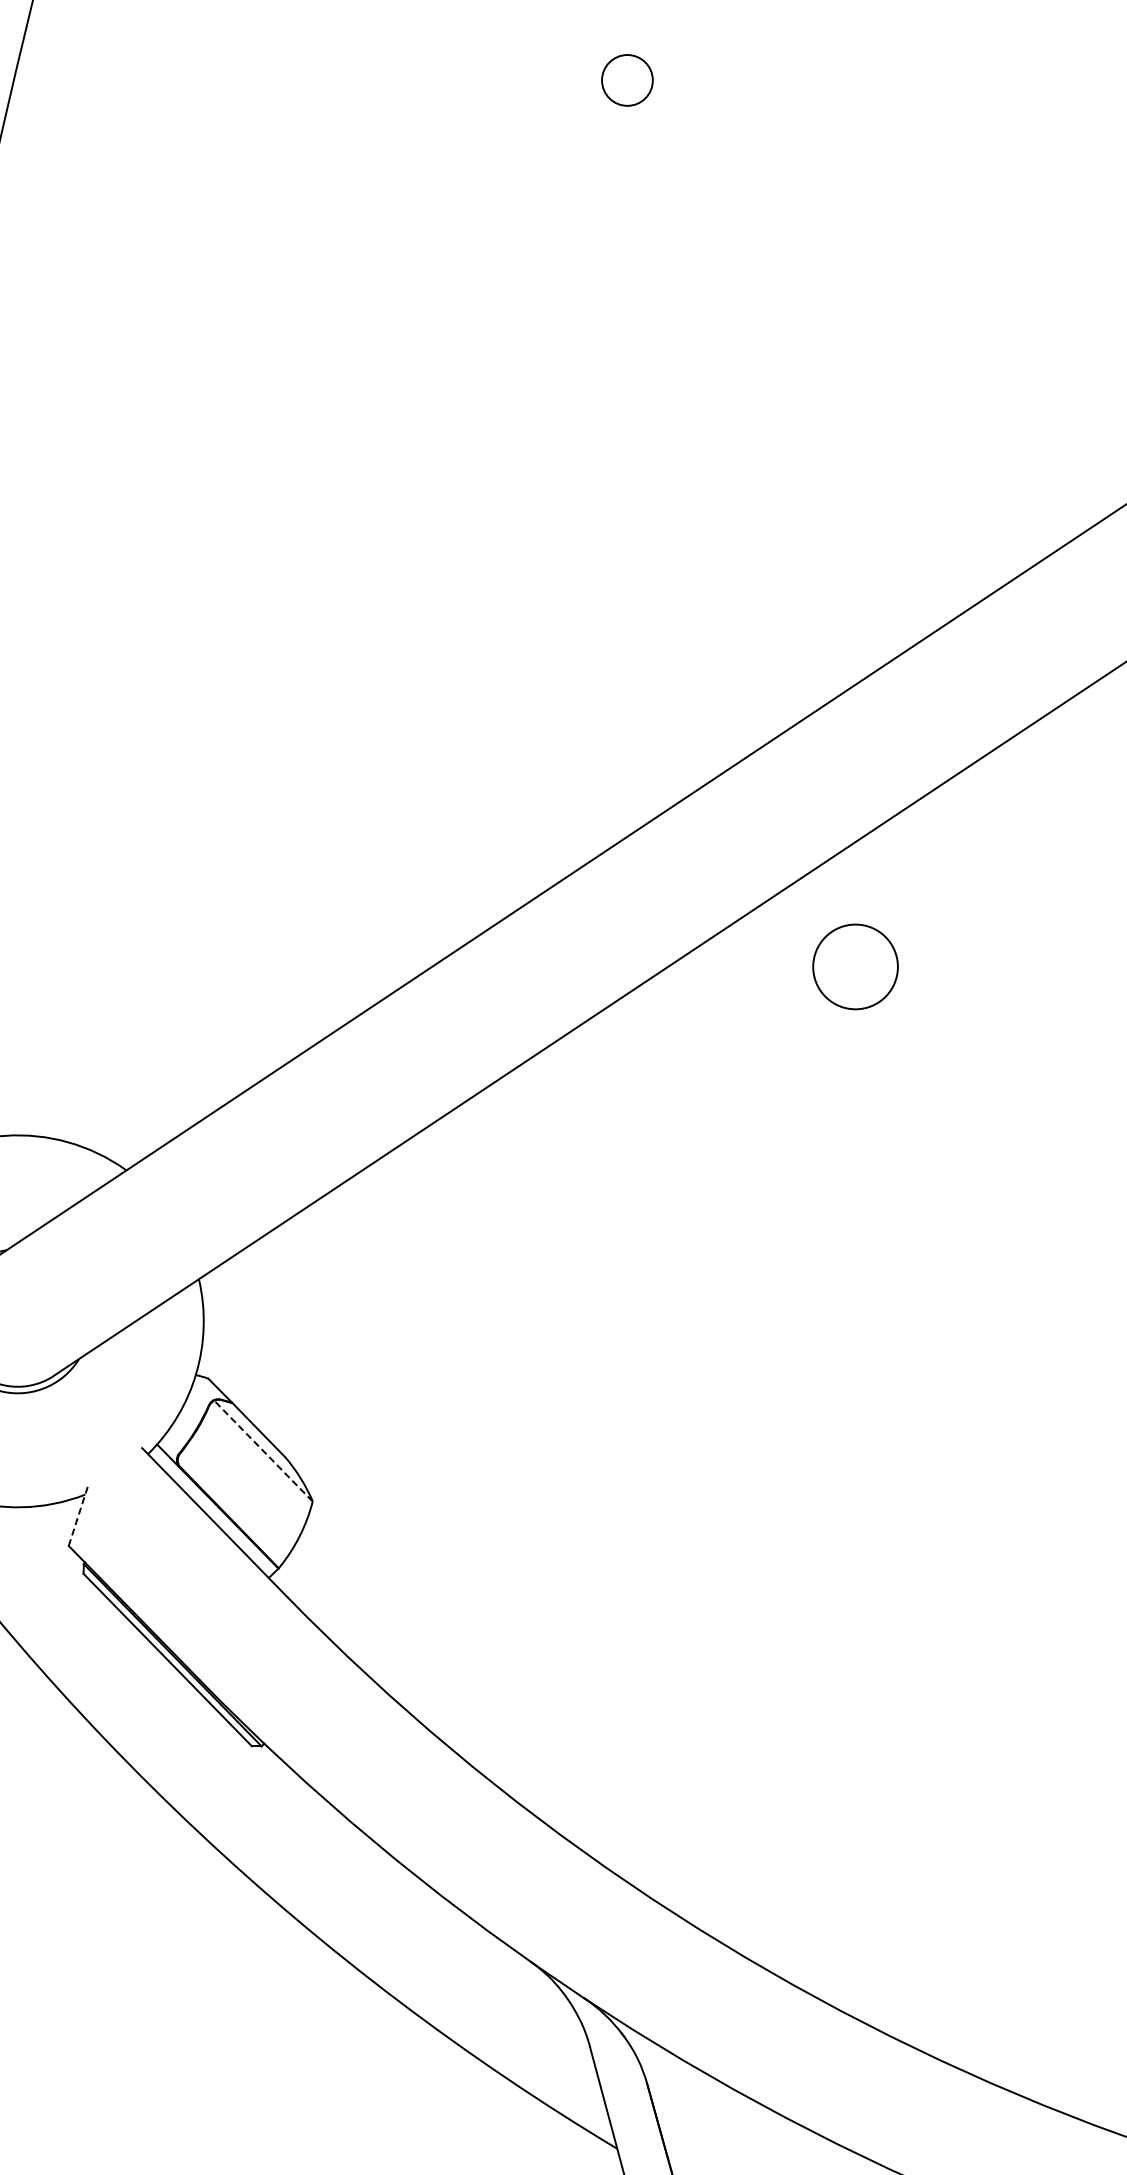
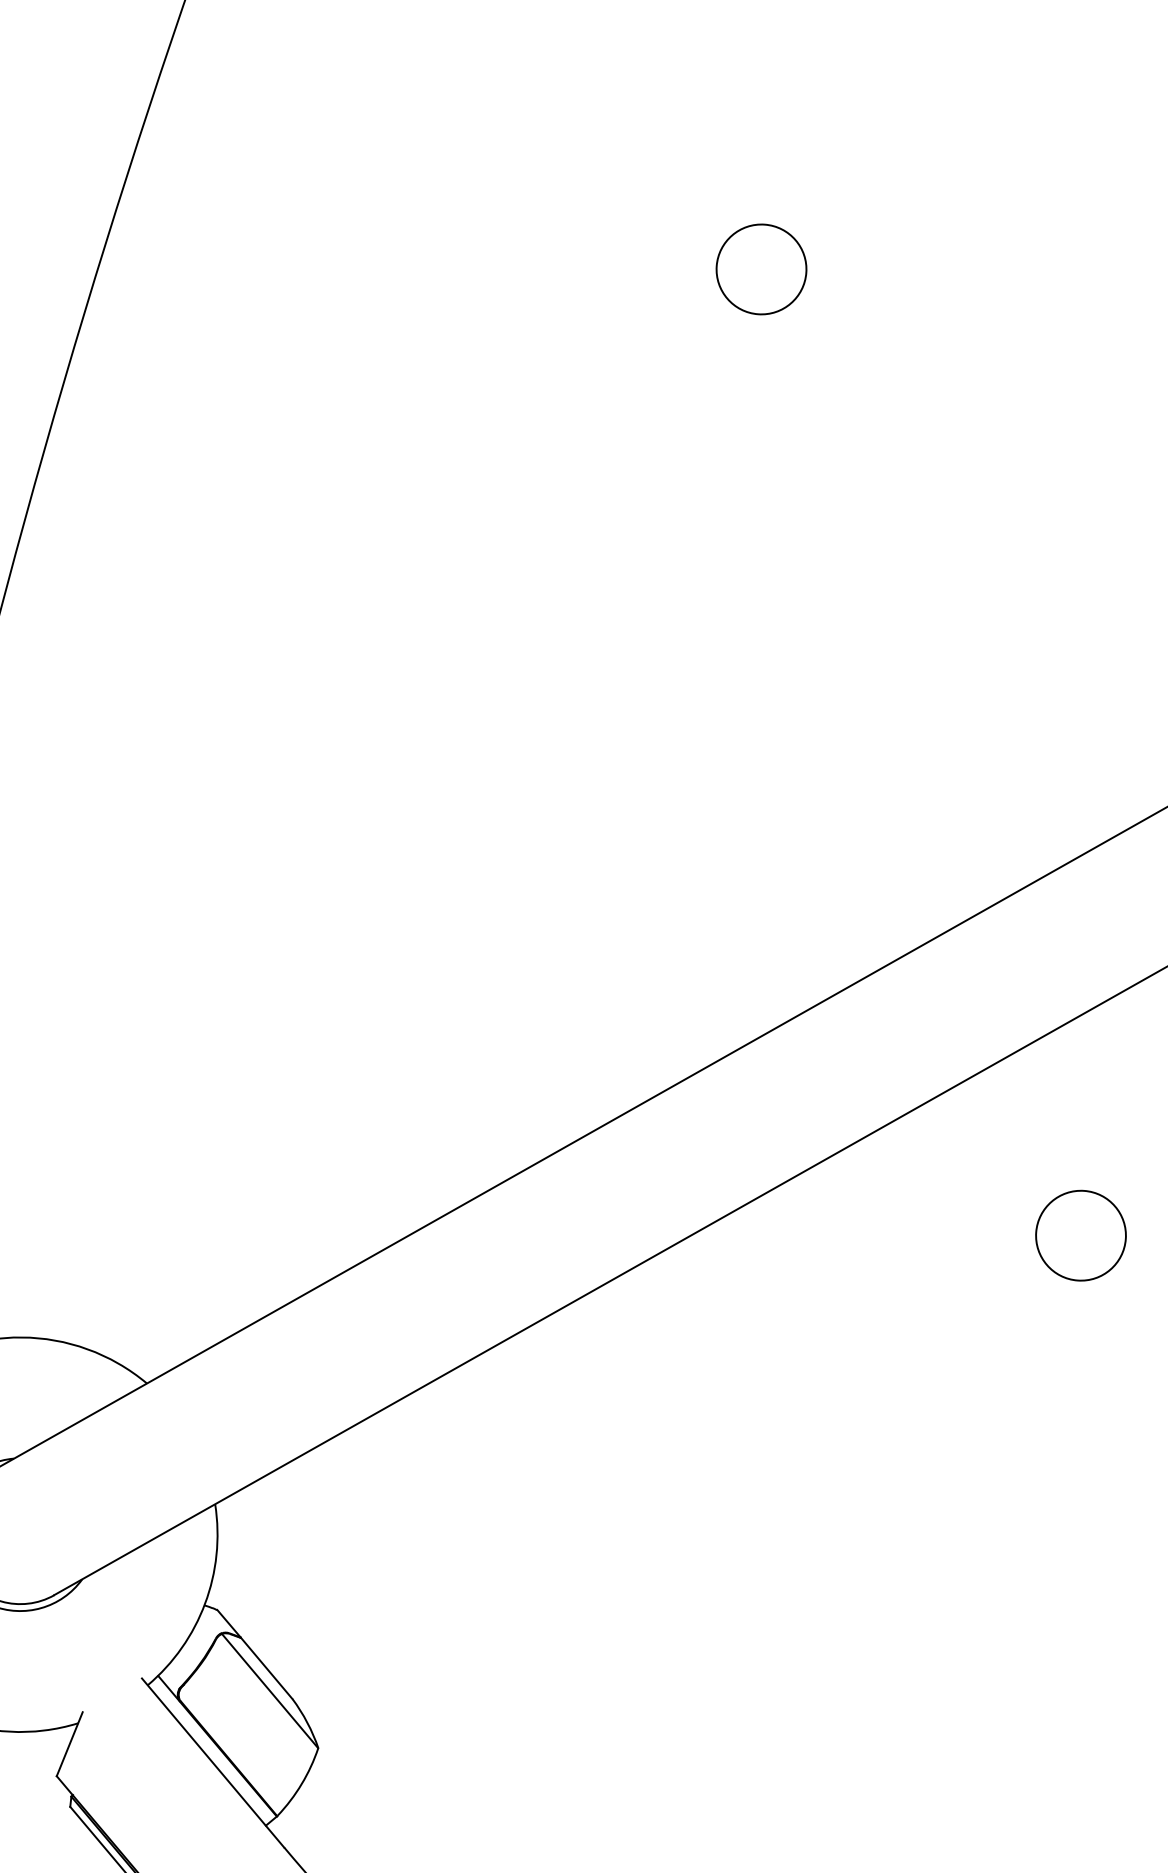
circle: (627, 80) -> (761, 269), size x1.67
circle: (855, 966) -> (1080, 1235), moved
line: (263, 1450) -> (270, 1690), dashed -> solid
line: (78, 1514) -> (69, 1743), dashed -> solid

